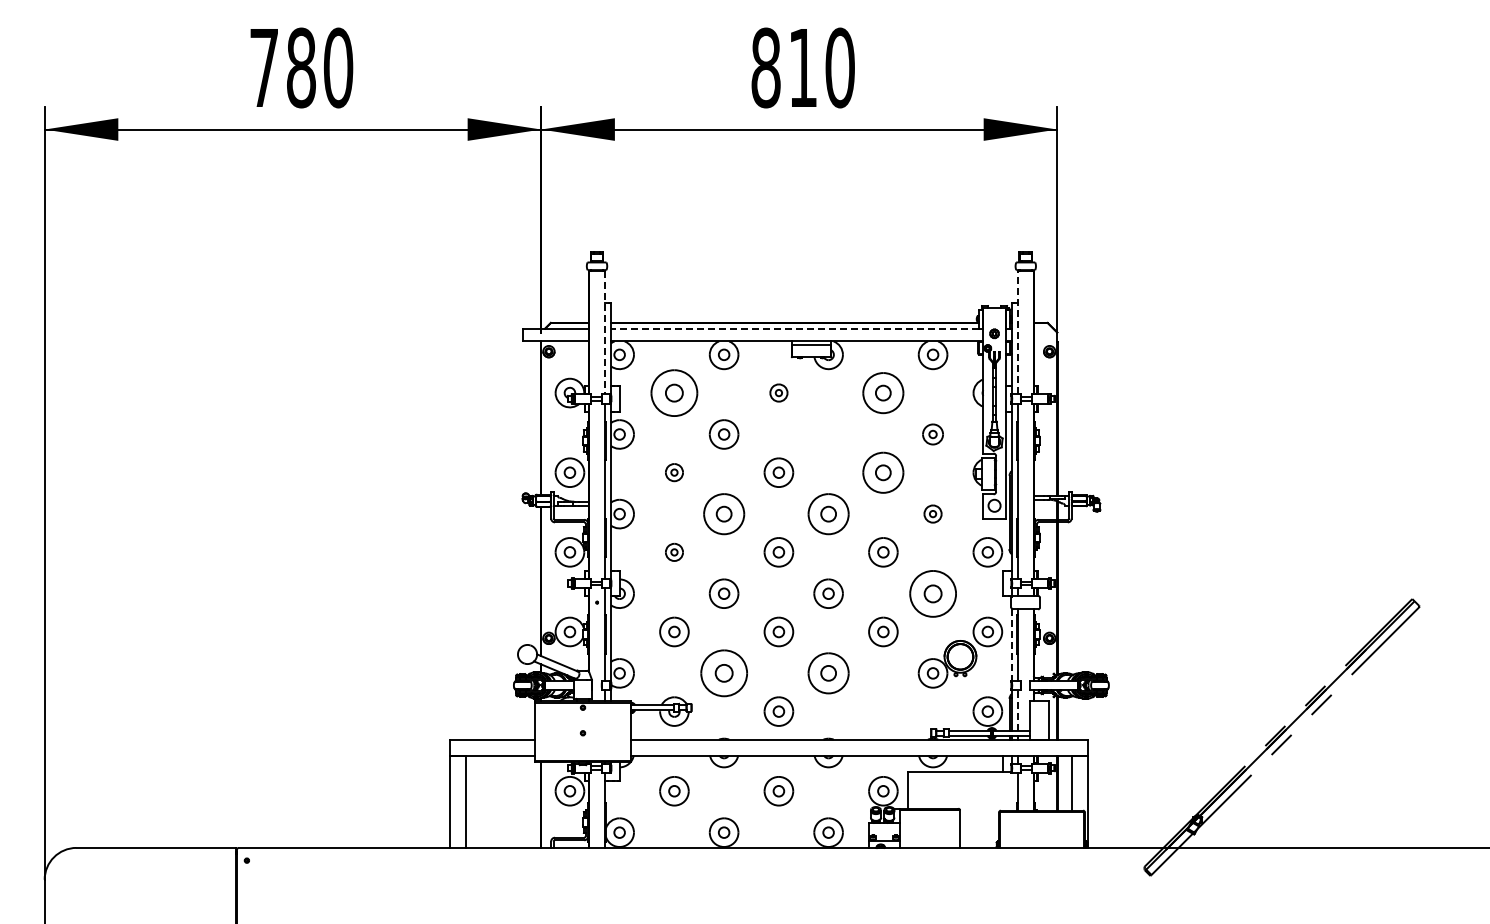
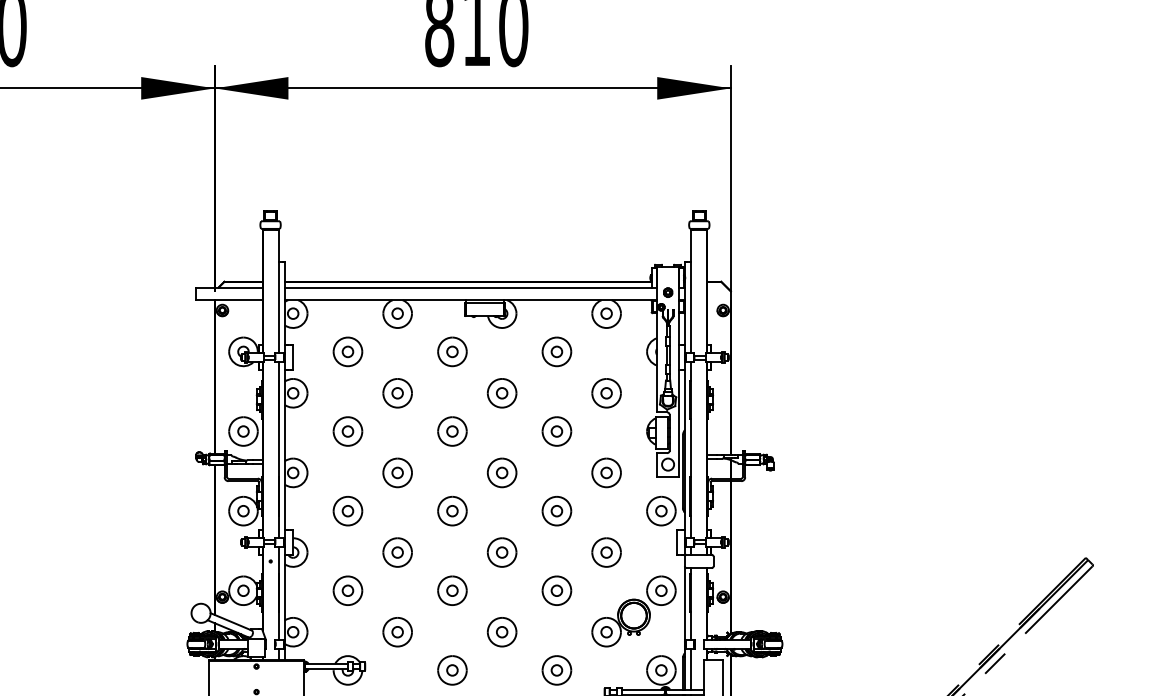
line: (794, 328) -> (468, 287), dashed -> solid
line: (1017, 332) -> (691, 291), dashed -> solid
line: (605, 333) -> (279, 292), dashed -> solid
part: (674, 392) -> (348, 351), size x0.62
part: (778, 392) -> (452, 351), size x1.67
part: (883, 392) -> (557, 351), size x0.71
part: (828, 434) -> (502, 393), added
part: (932, 434) -> (606, 393), size x1.43
part: (674, 472) -> (348, 431), size x1.67
part: (883, 472) -> (557, 431), size x0.71
part: (723, 513) -> (397, 472), size x0.71
part: (828, 513) -> (502, 472), size x0.71
part: (932, 513) -> (606, 472), size x1.67
part: (674, 552) -> (348, 511), size x1.67
part: (932, 593) -> (606, 552), size x0.62
line: (1011, 645) -> (685, 604), dashed -> solid
part: (723, 673) -> (397, 632), size x0.62
part: (828, 673) -> (502, 632), size x0.71
line: (1017, 709) -> (691, 668), dashed -> solid
part: (883, 711) -> (557, 670), added

